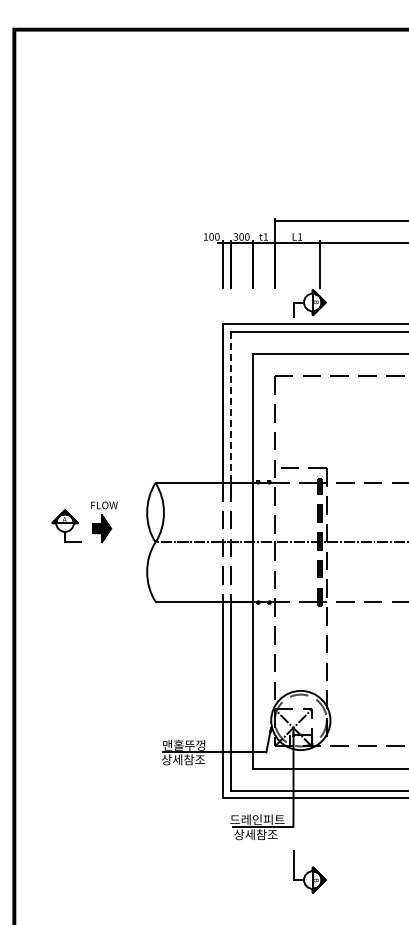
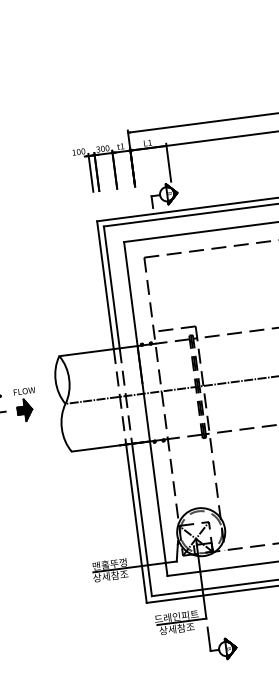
line: (230, 407) -> (111, 287), dashed -> solid
part: (104, 522) -> (26, 404), moved
part: (309, 871) -> (222, 642), moved

